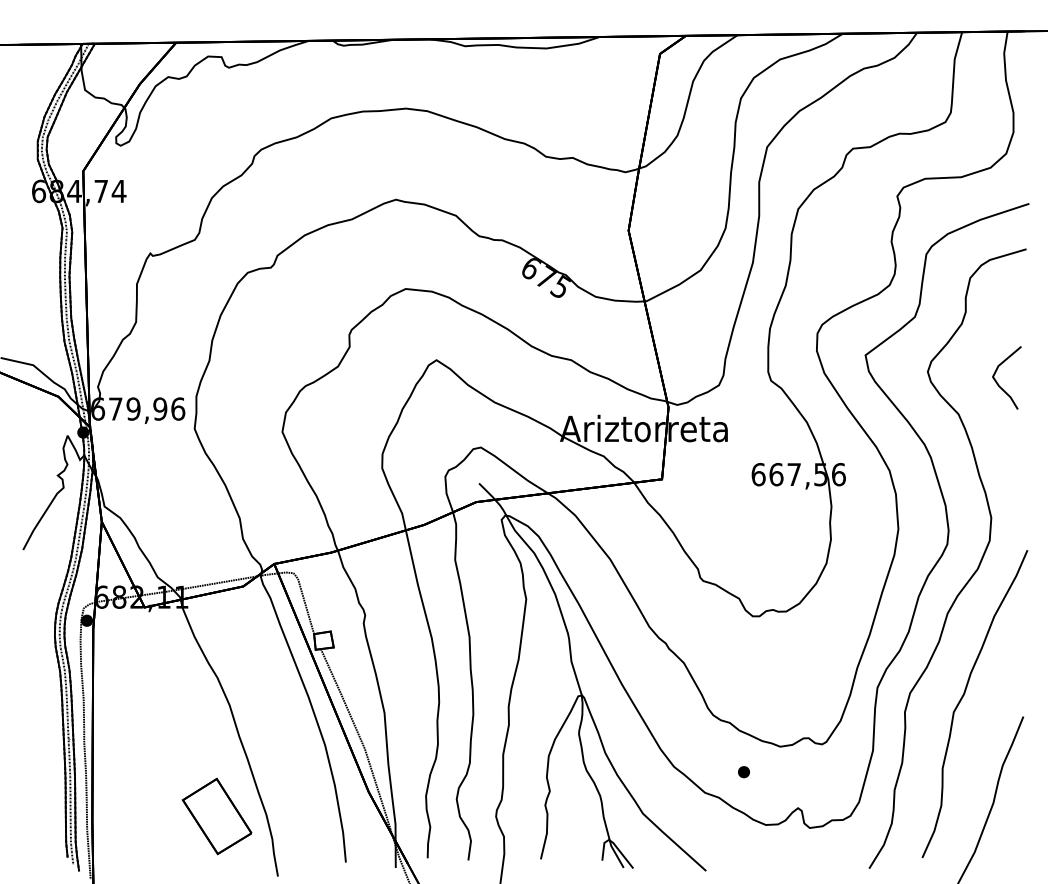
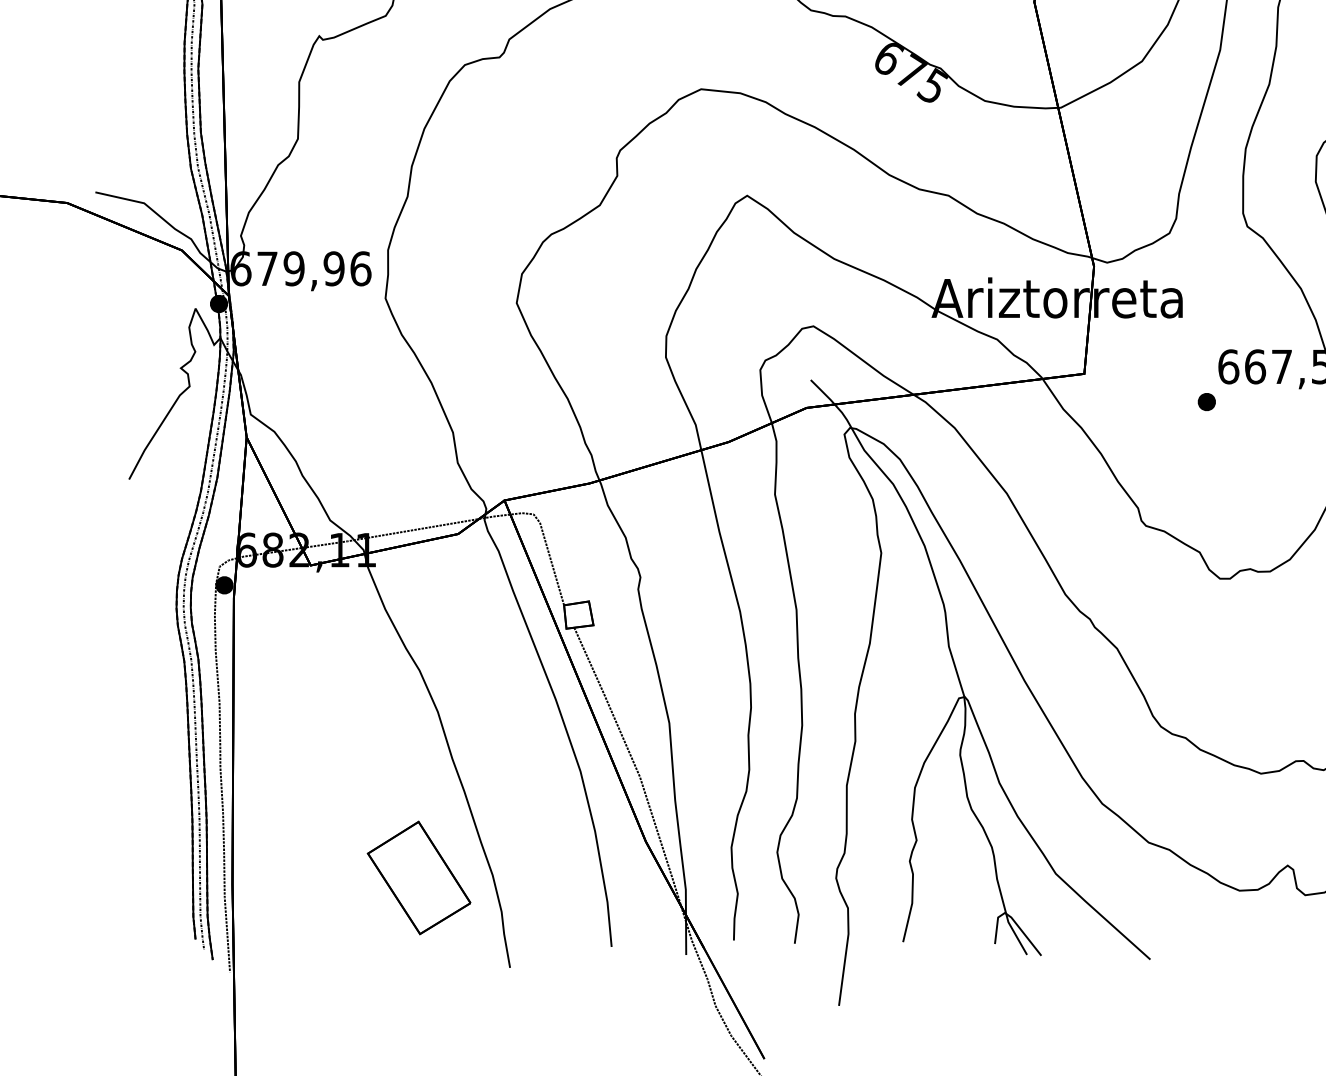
part: (743, 772) -> (1206, 402), moved

